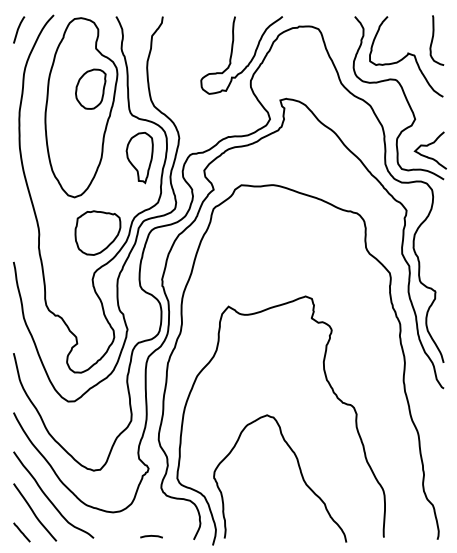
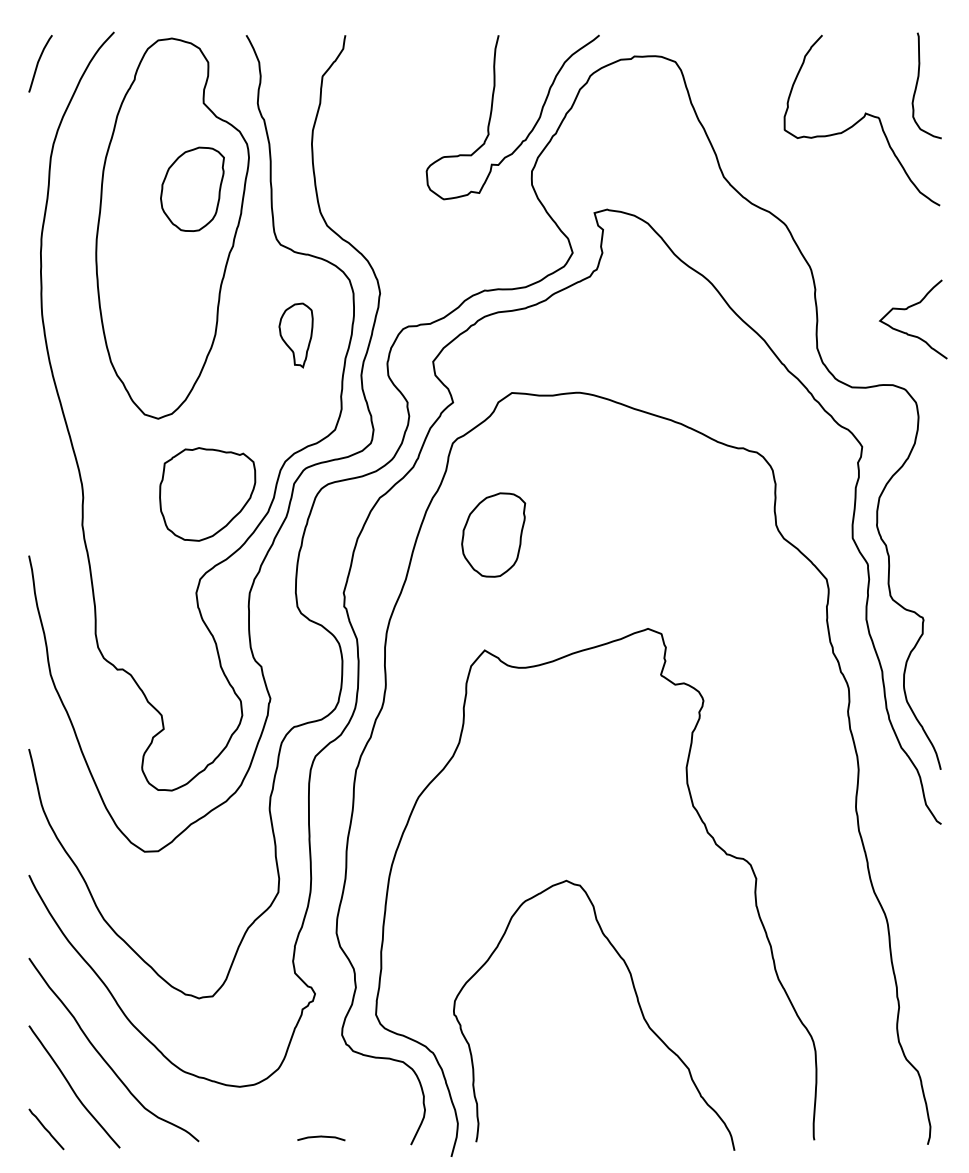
curve: (404, 97) -> (857, 206), removed
part: (139, 158) -> (295, 336), size x0.6
part: (232, 251) -> (492, 533), added

